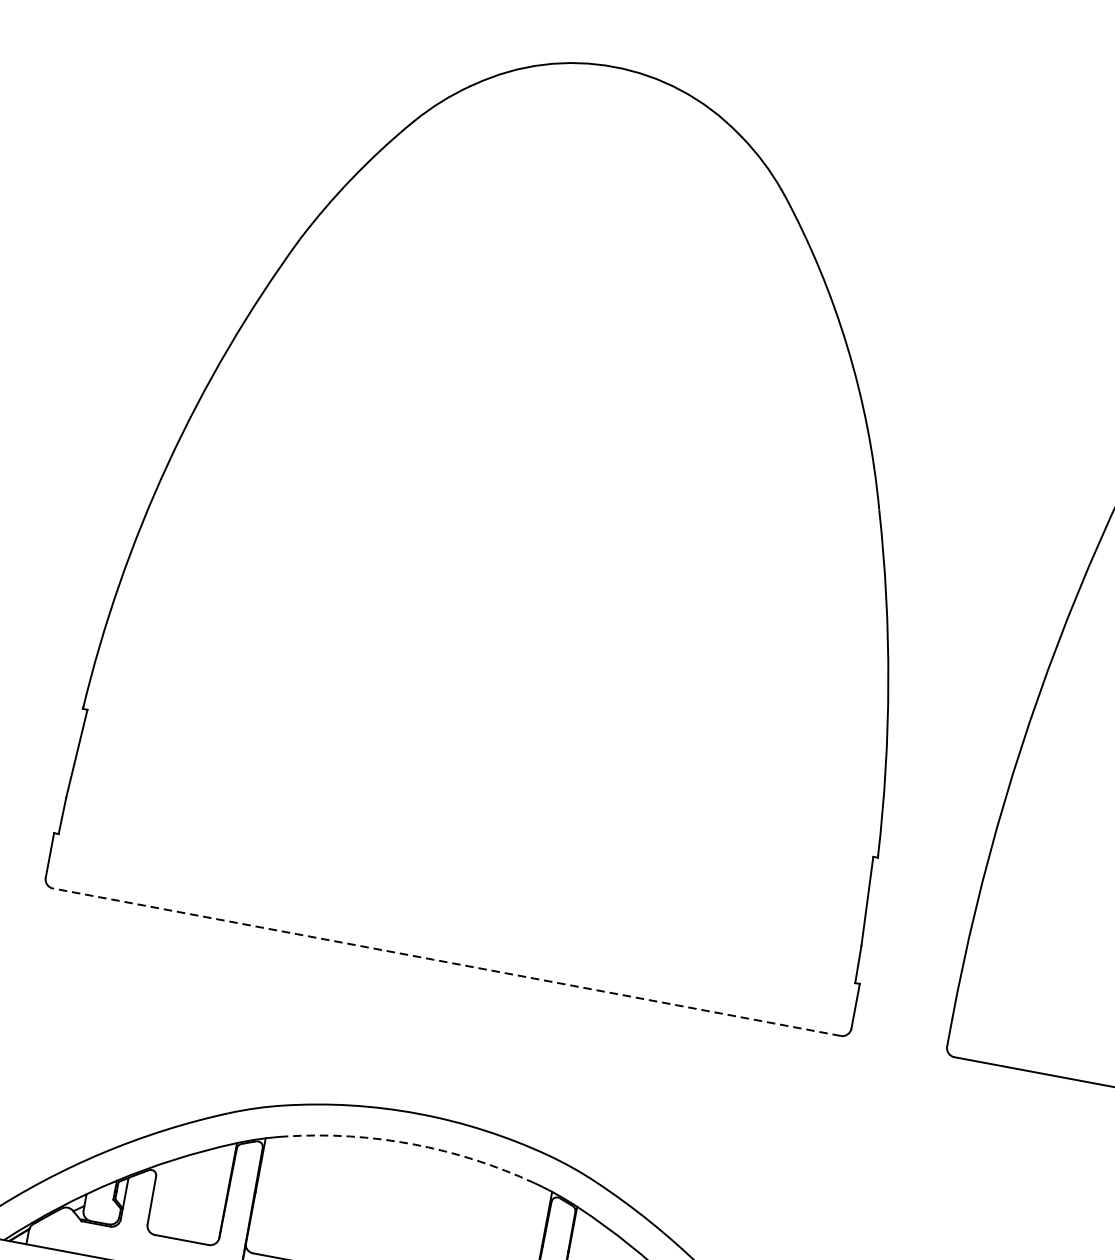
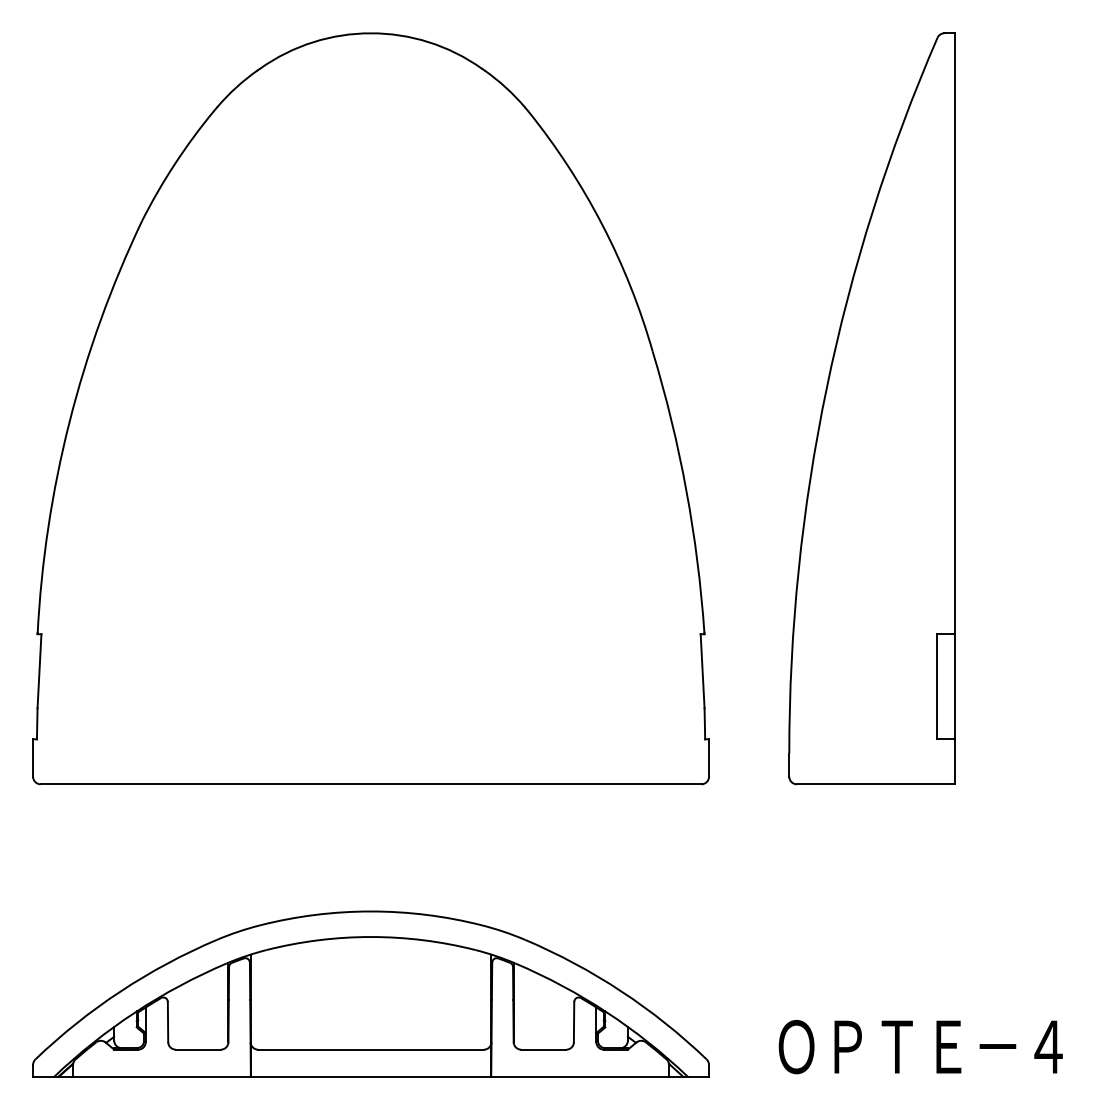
line: (446, 962) -> (370, 784), dashed -> solid
arc: (413, 1144) -> (371, 937), dashed -> solid

